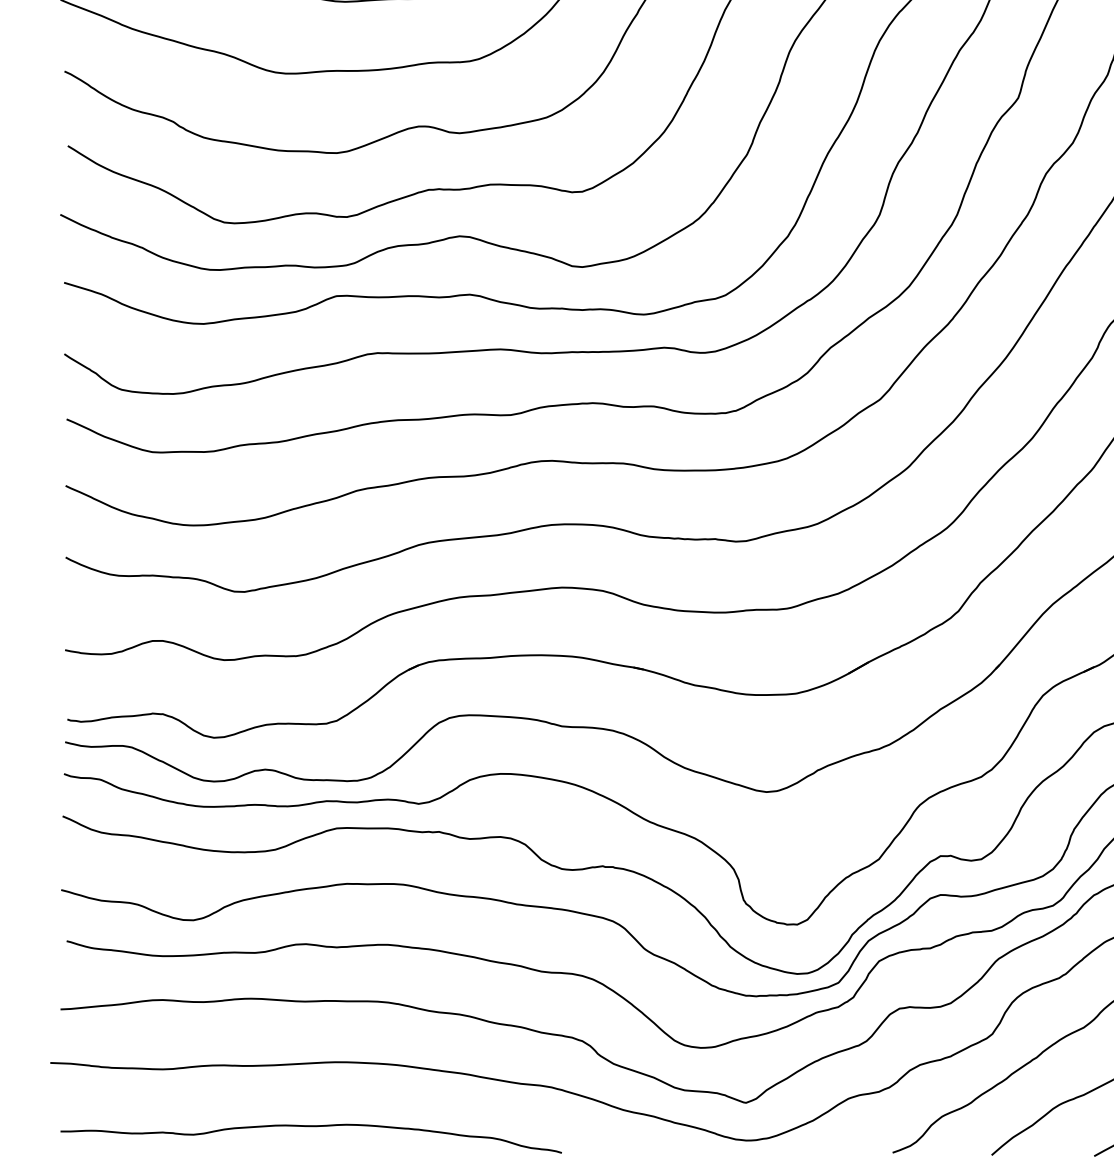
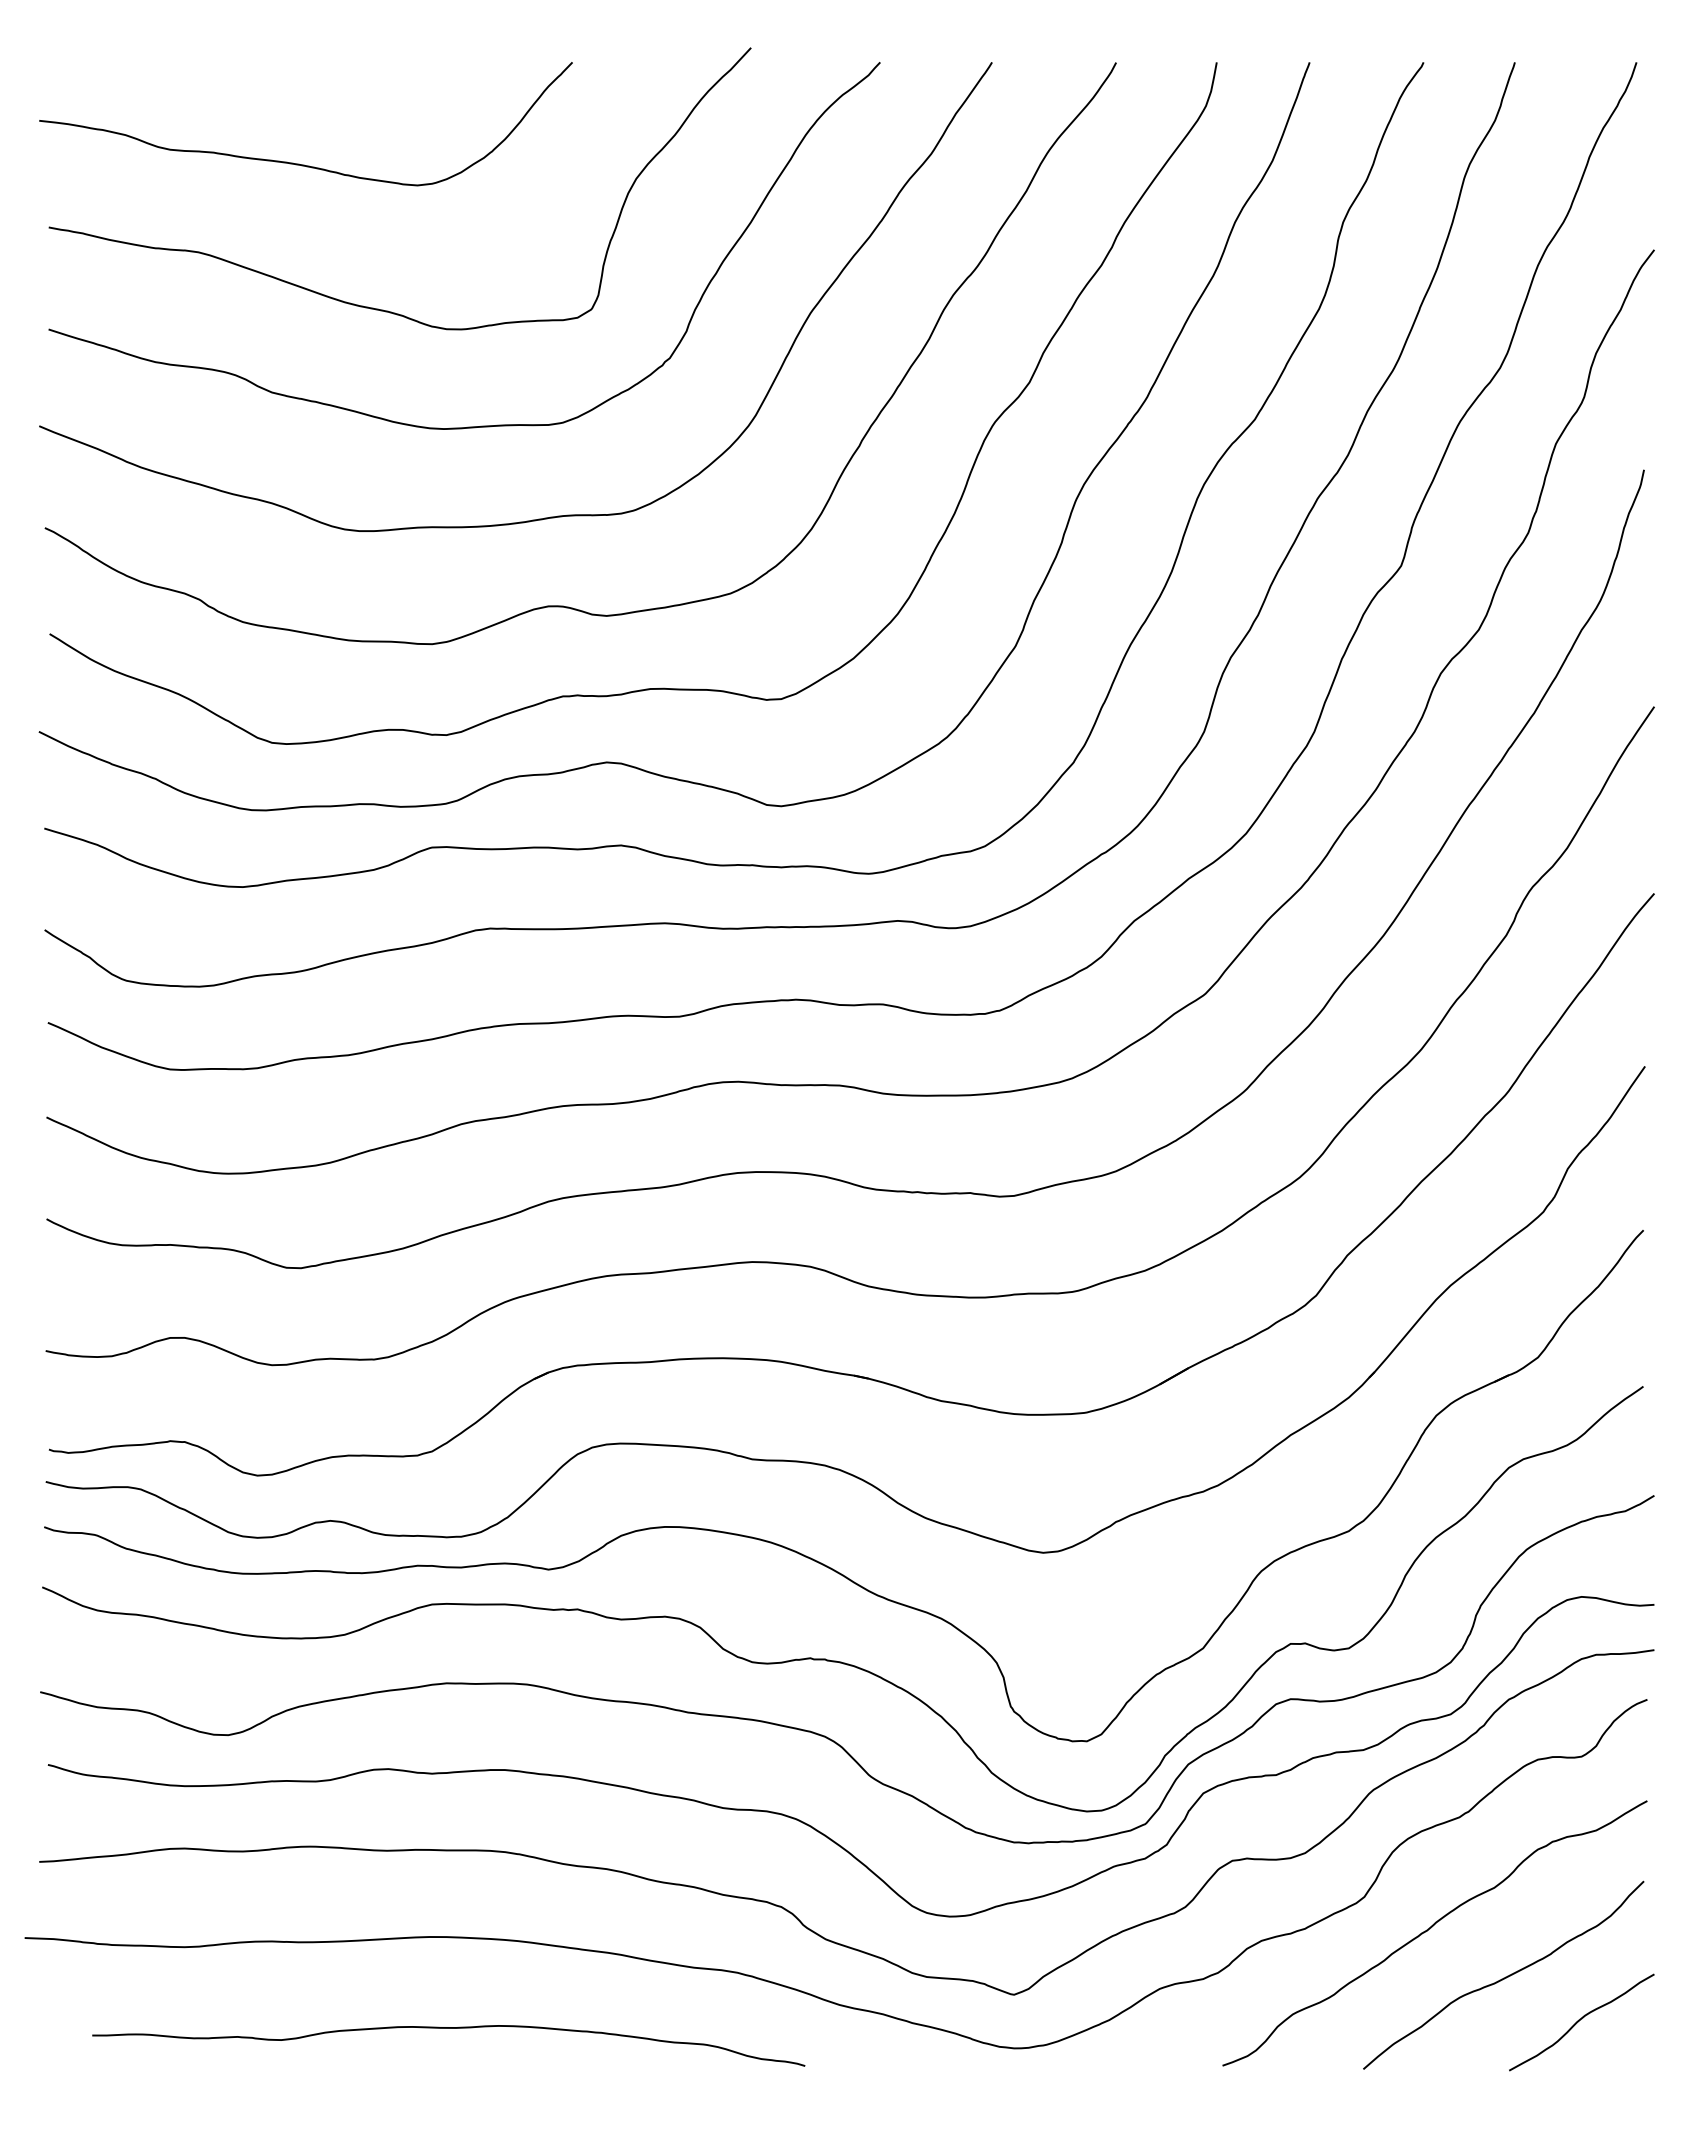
curve: (311, 1126) -> (448, 2028), moved

